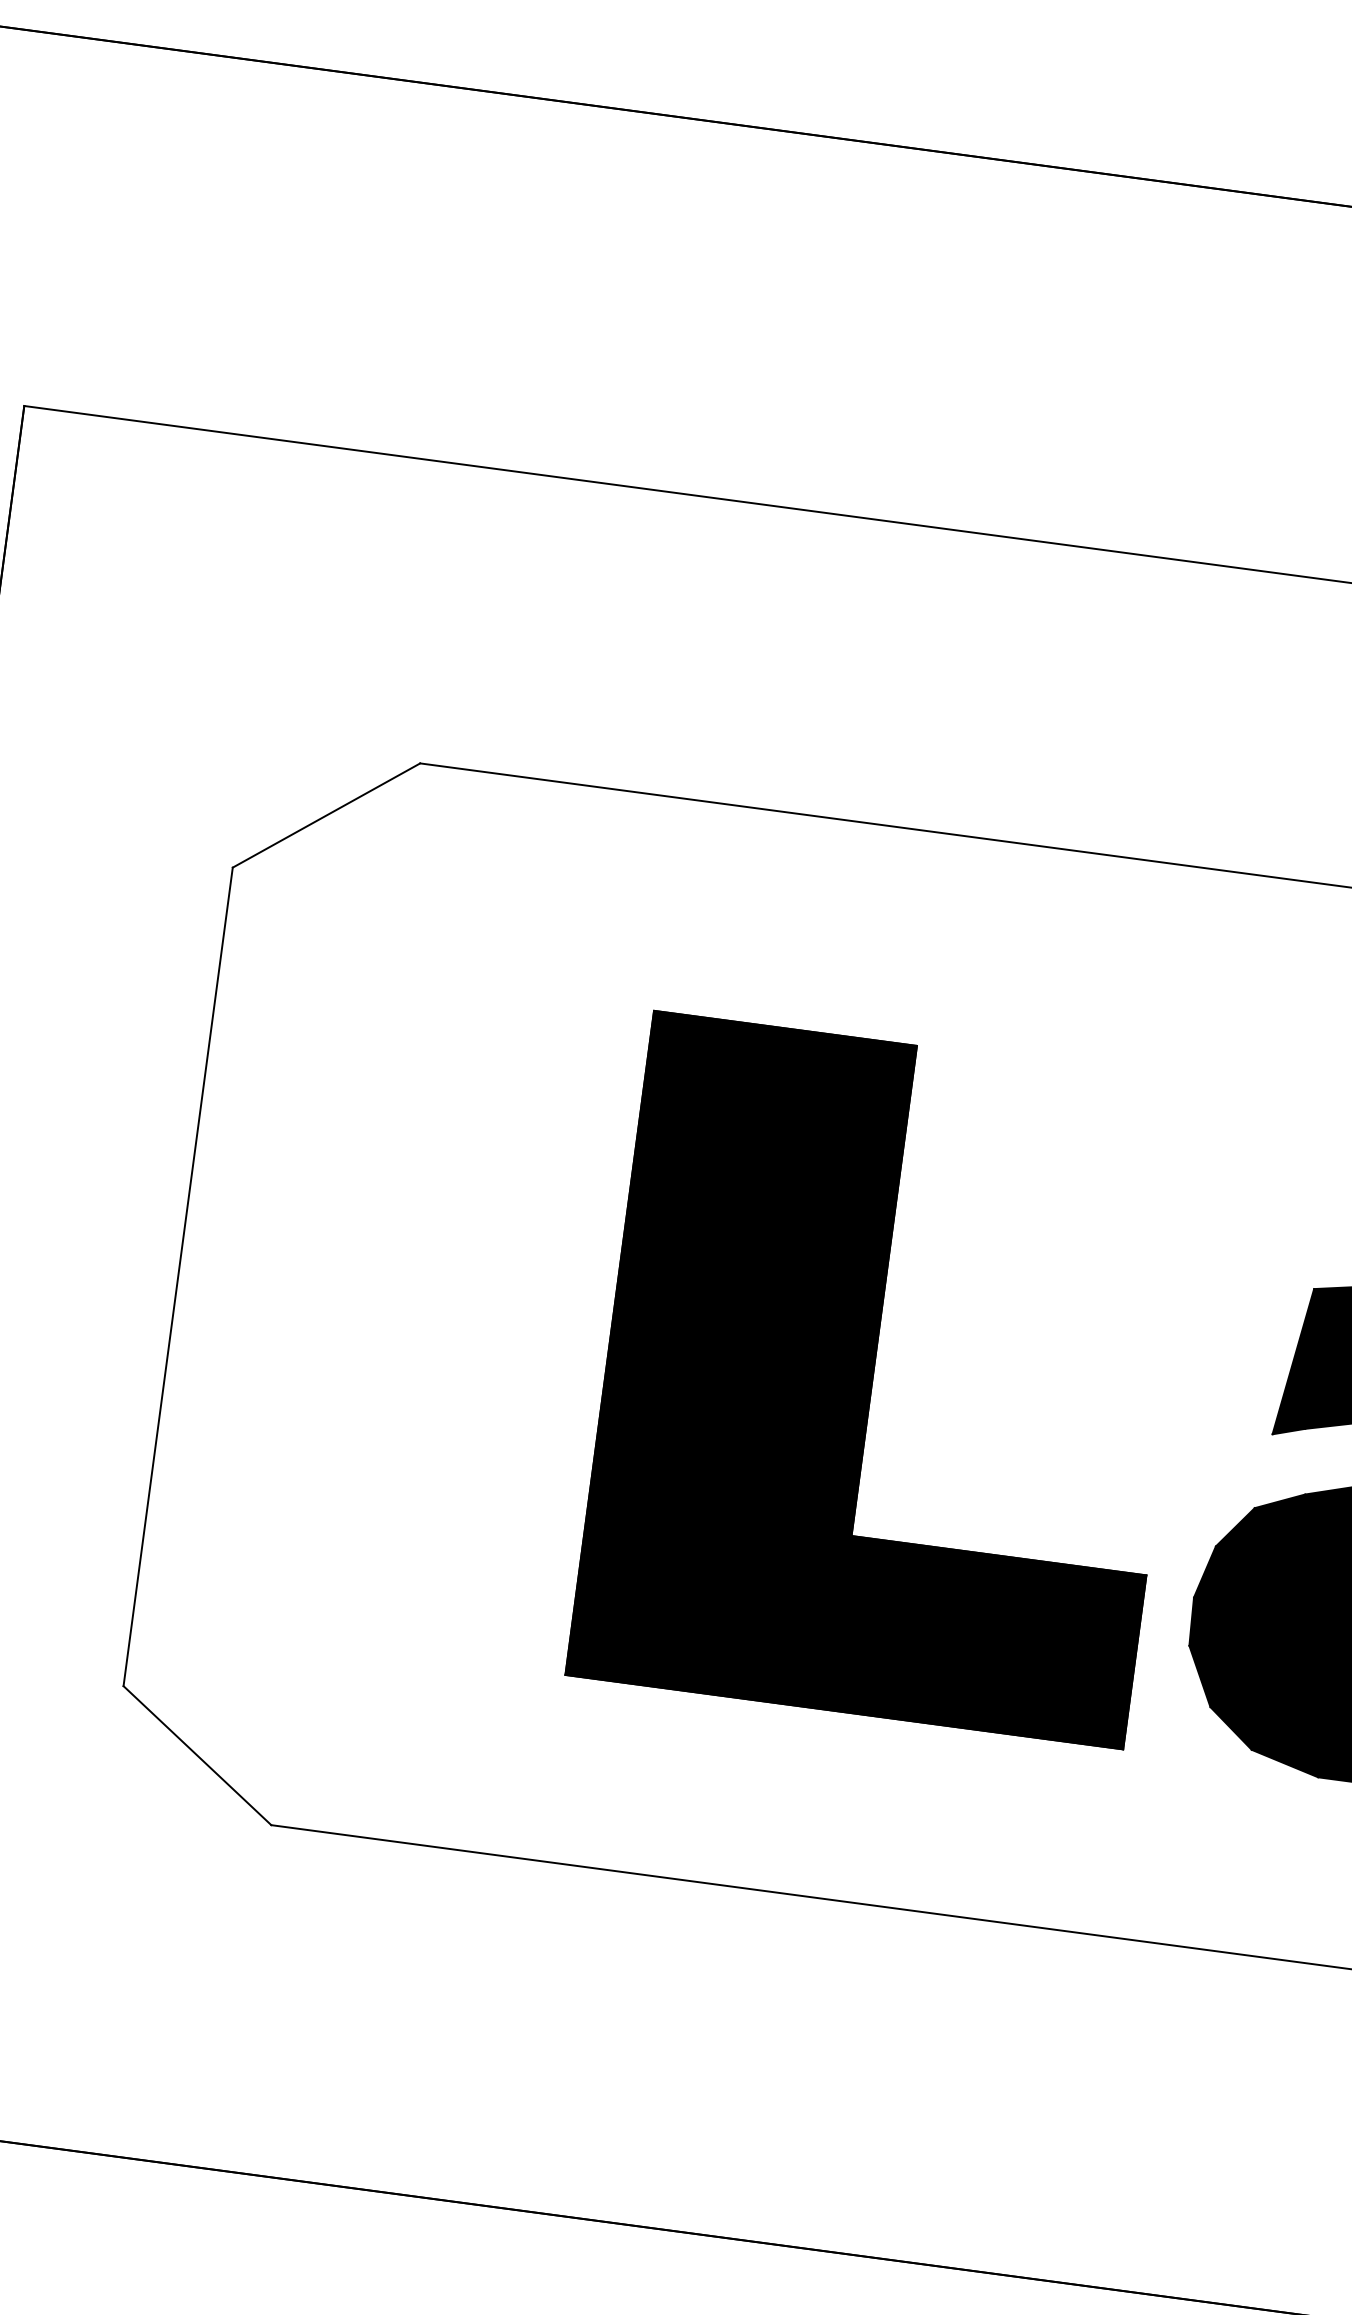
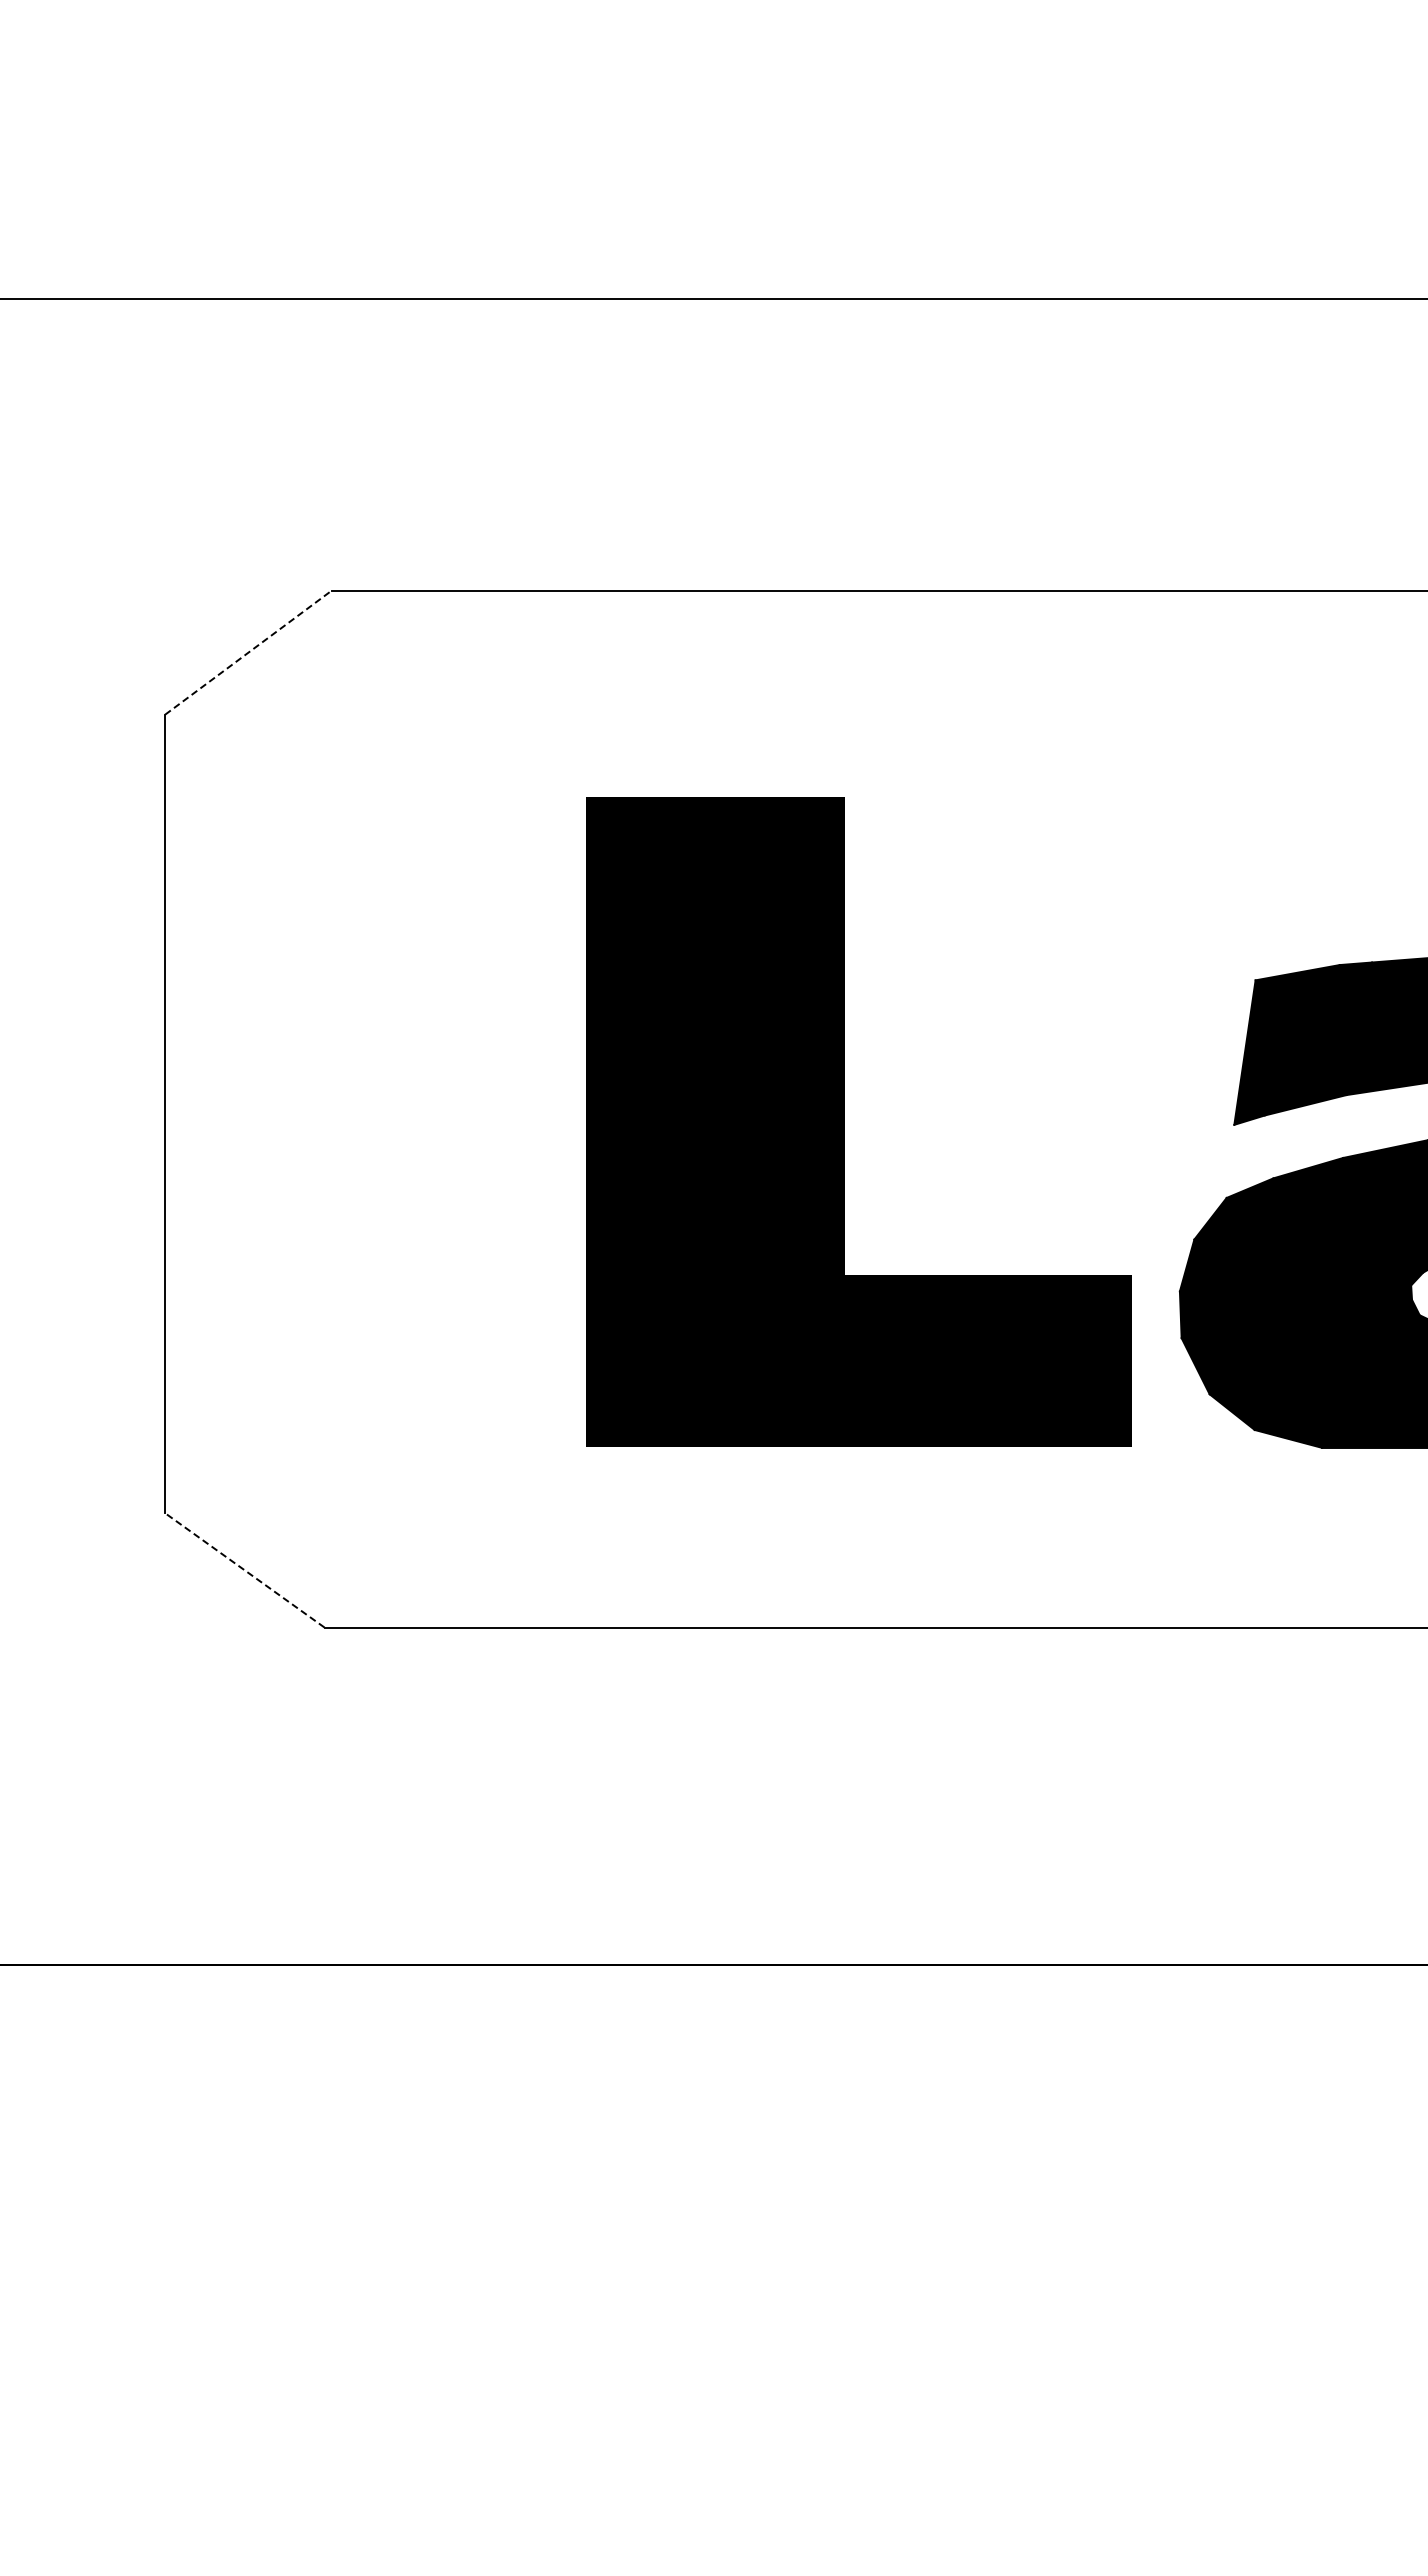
line: (326, 815) -> (248, 652), solid -> dashed
line: (197, 1755) -> (244, 1570), solid -> dashed

